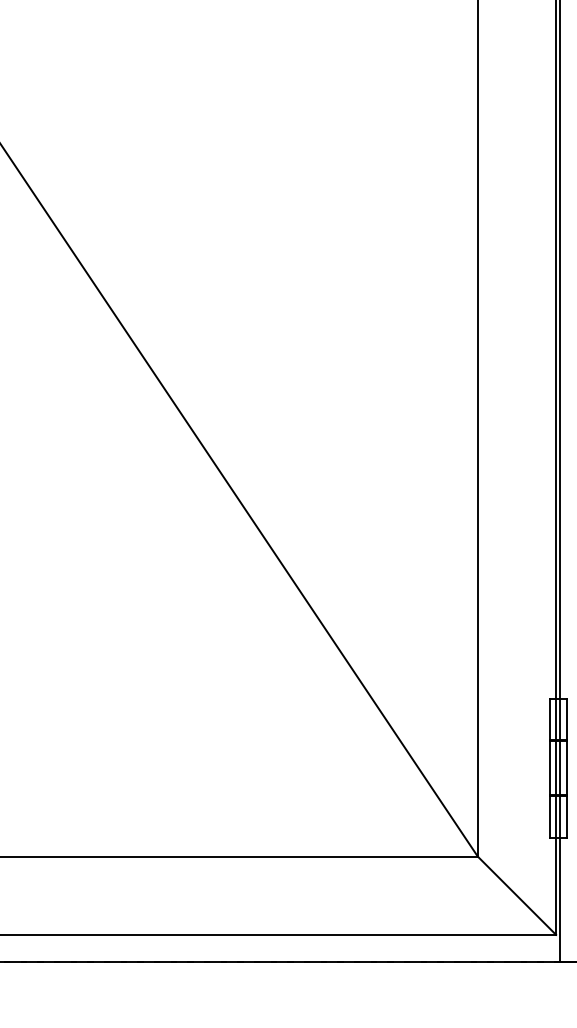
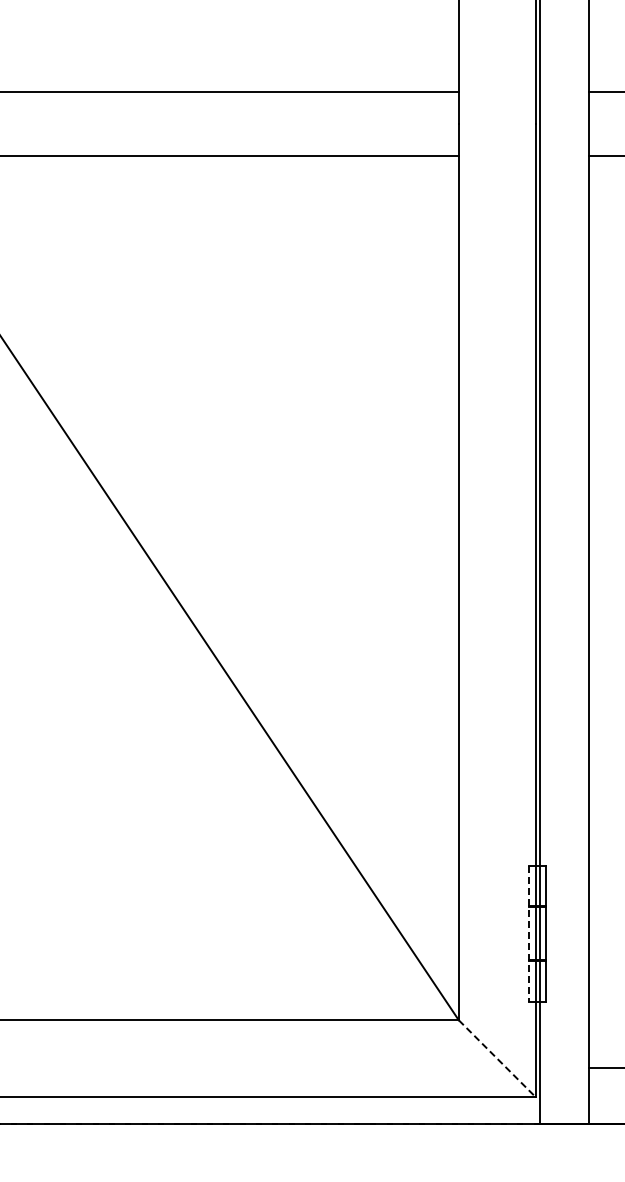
line: (549, 769) -> (529, 934), solid -> dashed
line: (517, 895) -> (497, 1058), solid -> dashed

